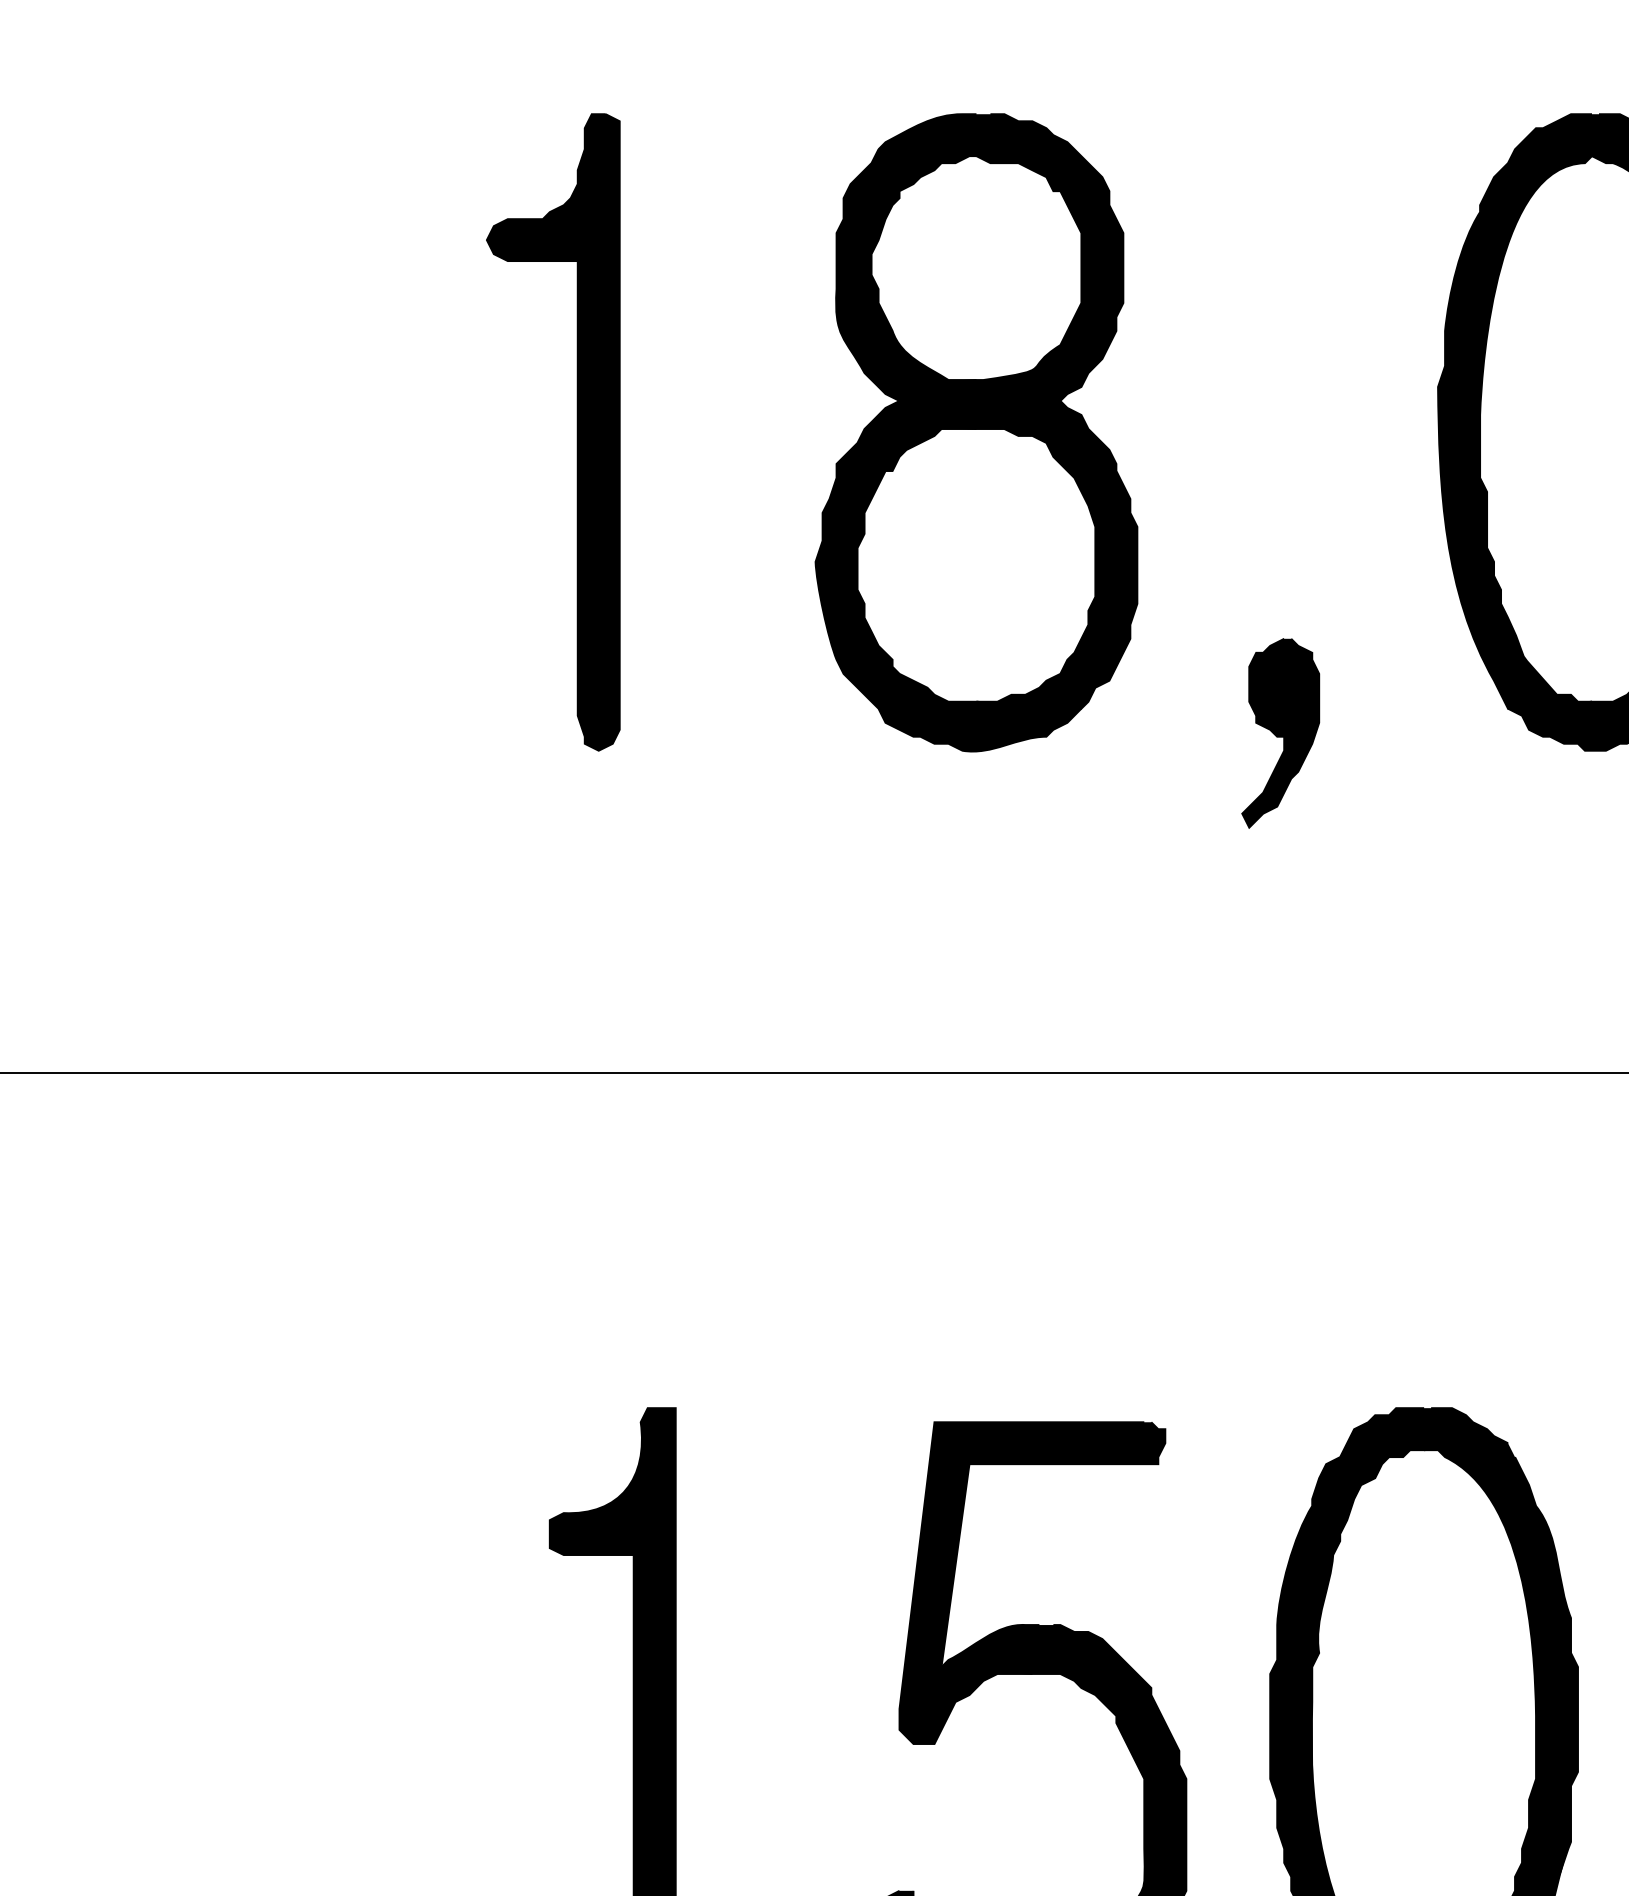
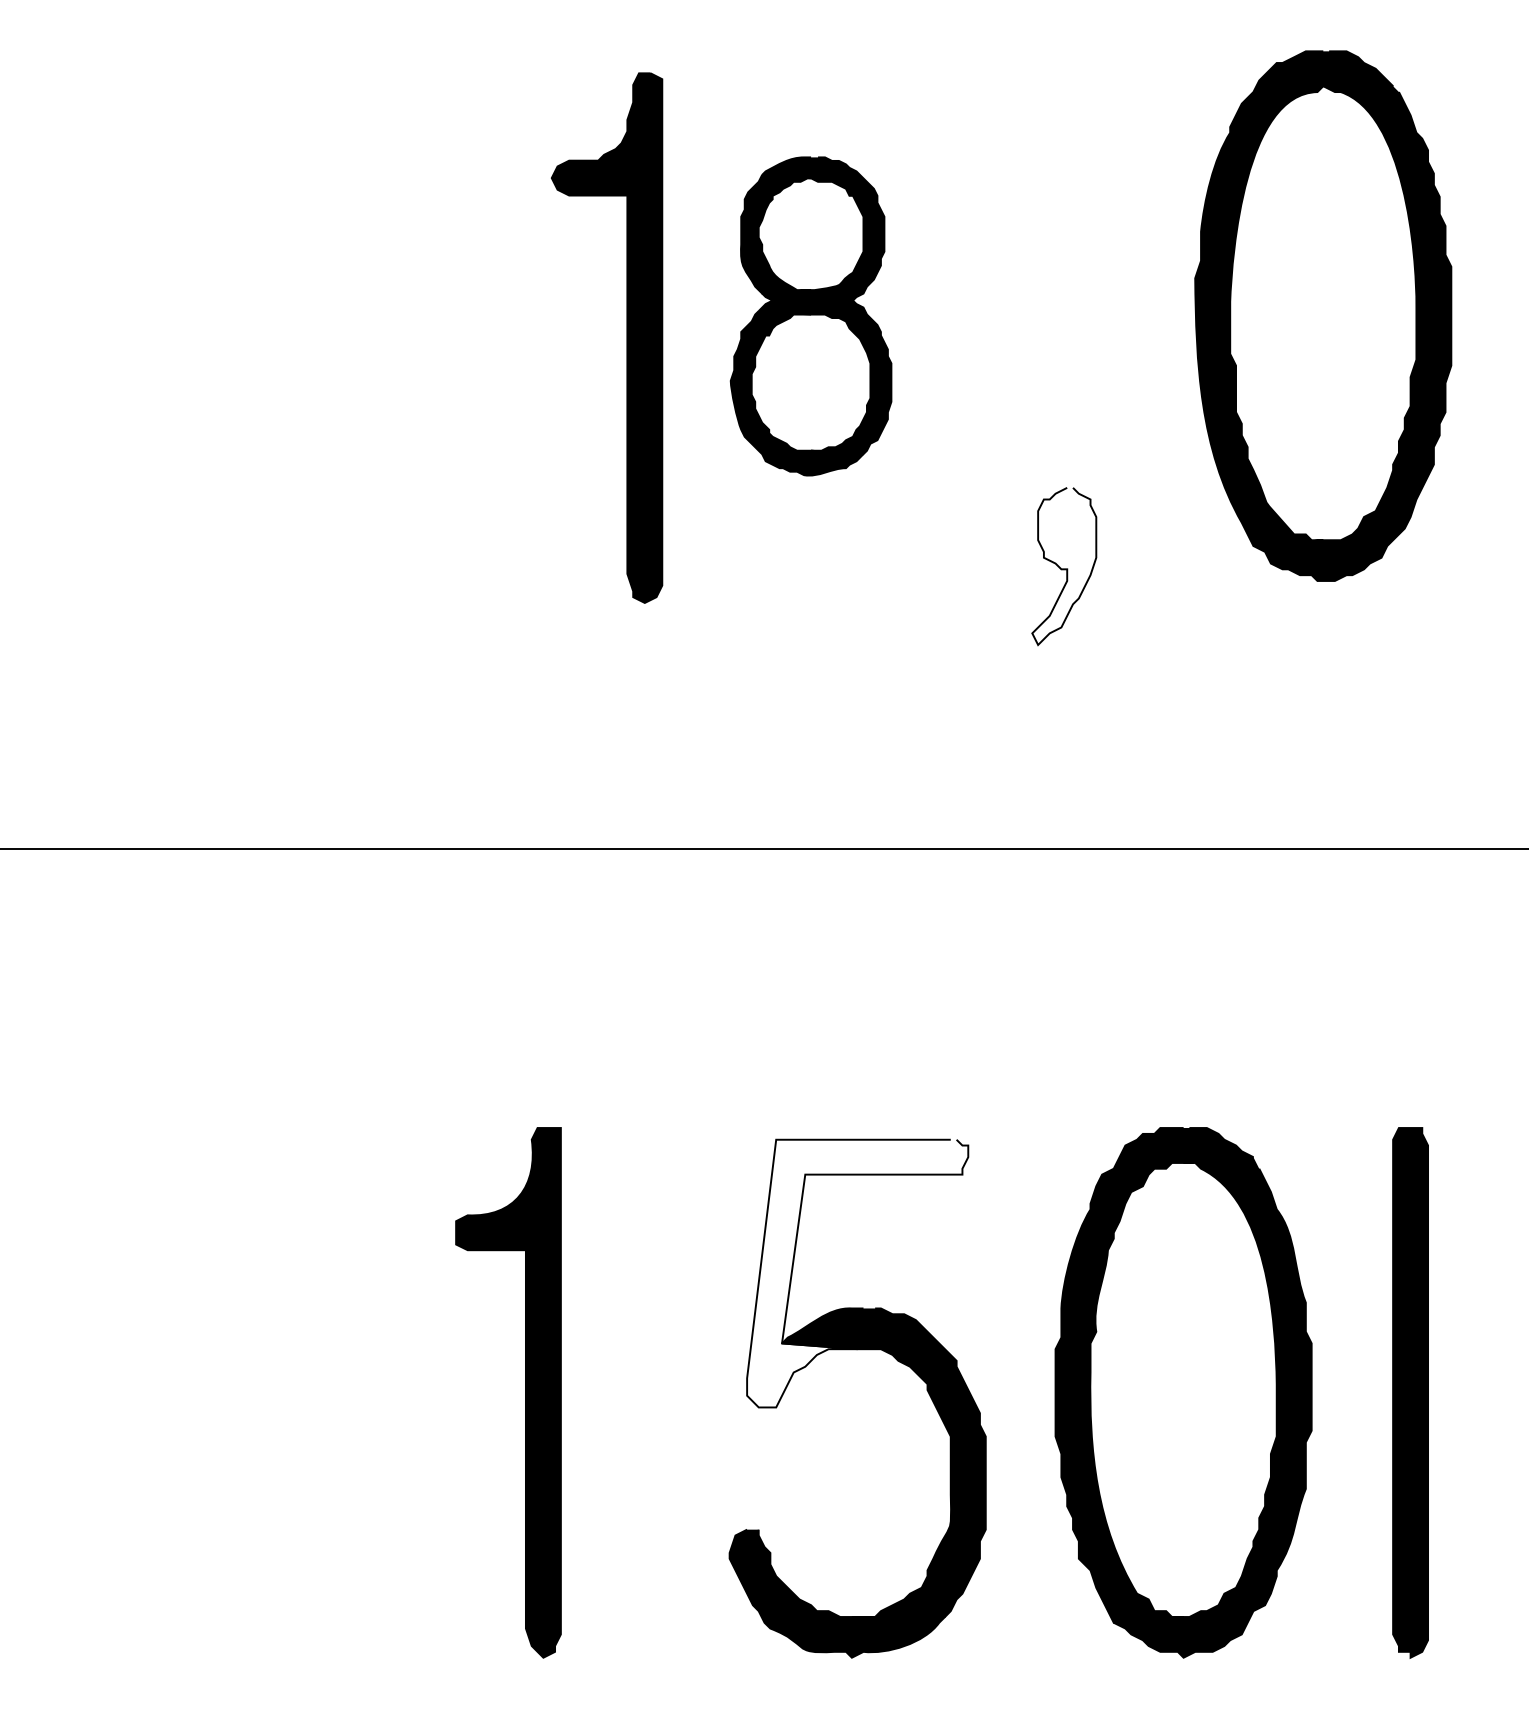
part: (576, 431) -> (626, 337), moved
part: (975, 432) -> (810, 316), size x0.6
fill: (1280, 732) -> (1064, 565), removed
fill: (1032, 1583) -> (857, 1273), removed

